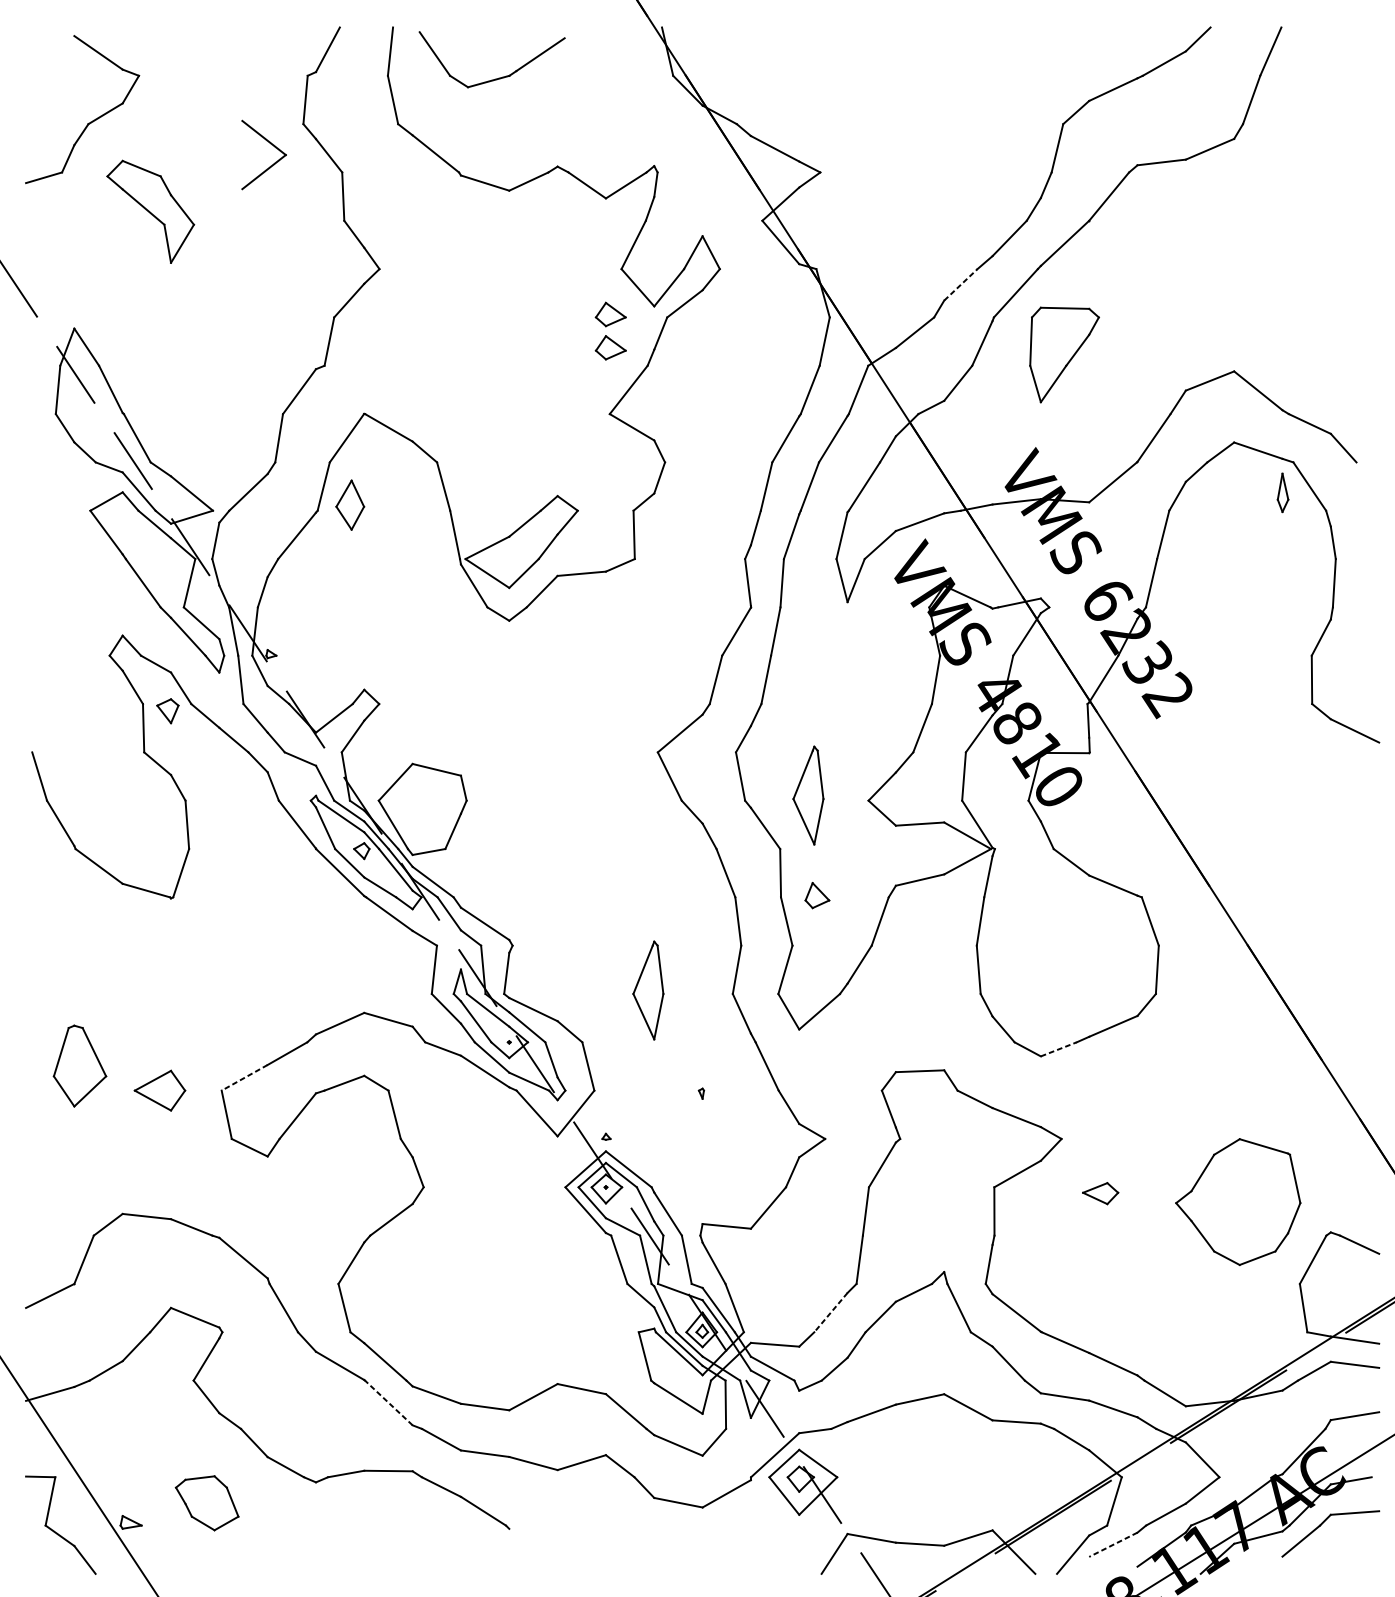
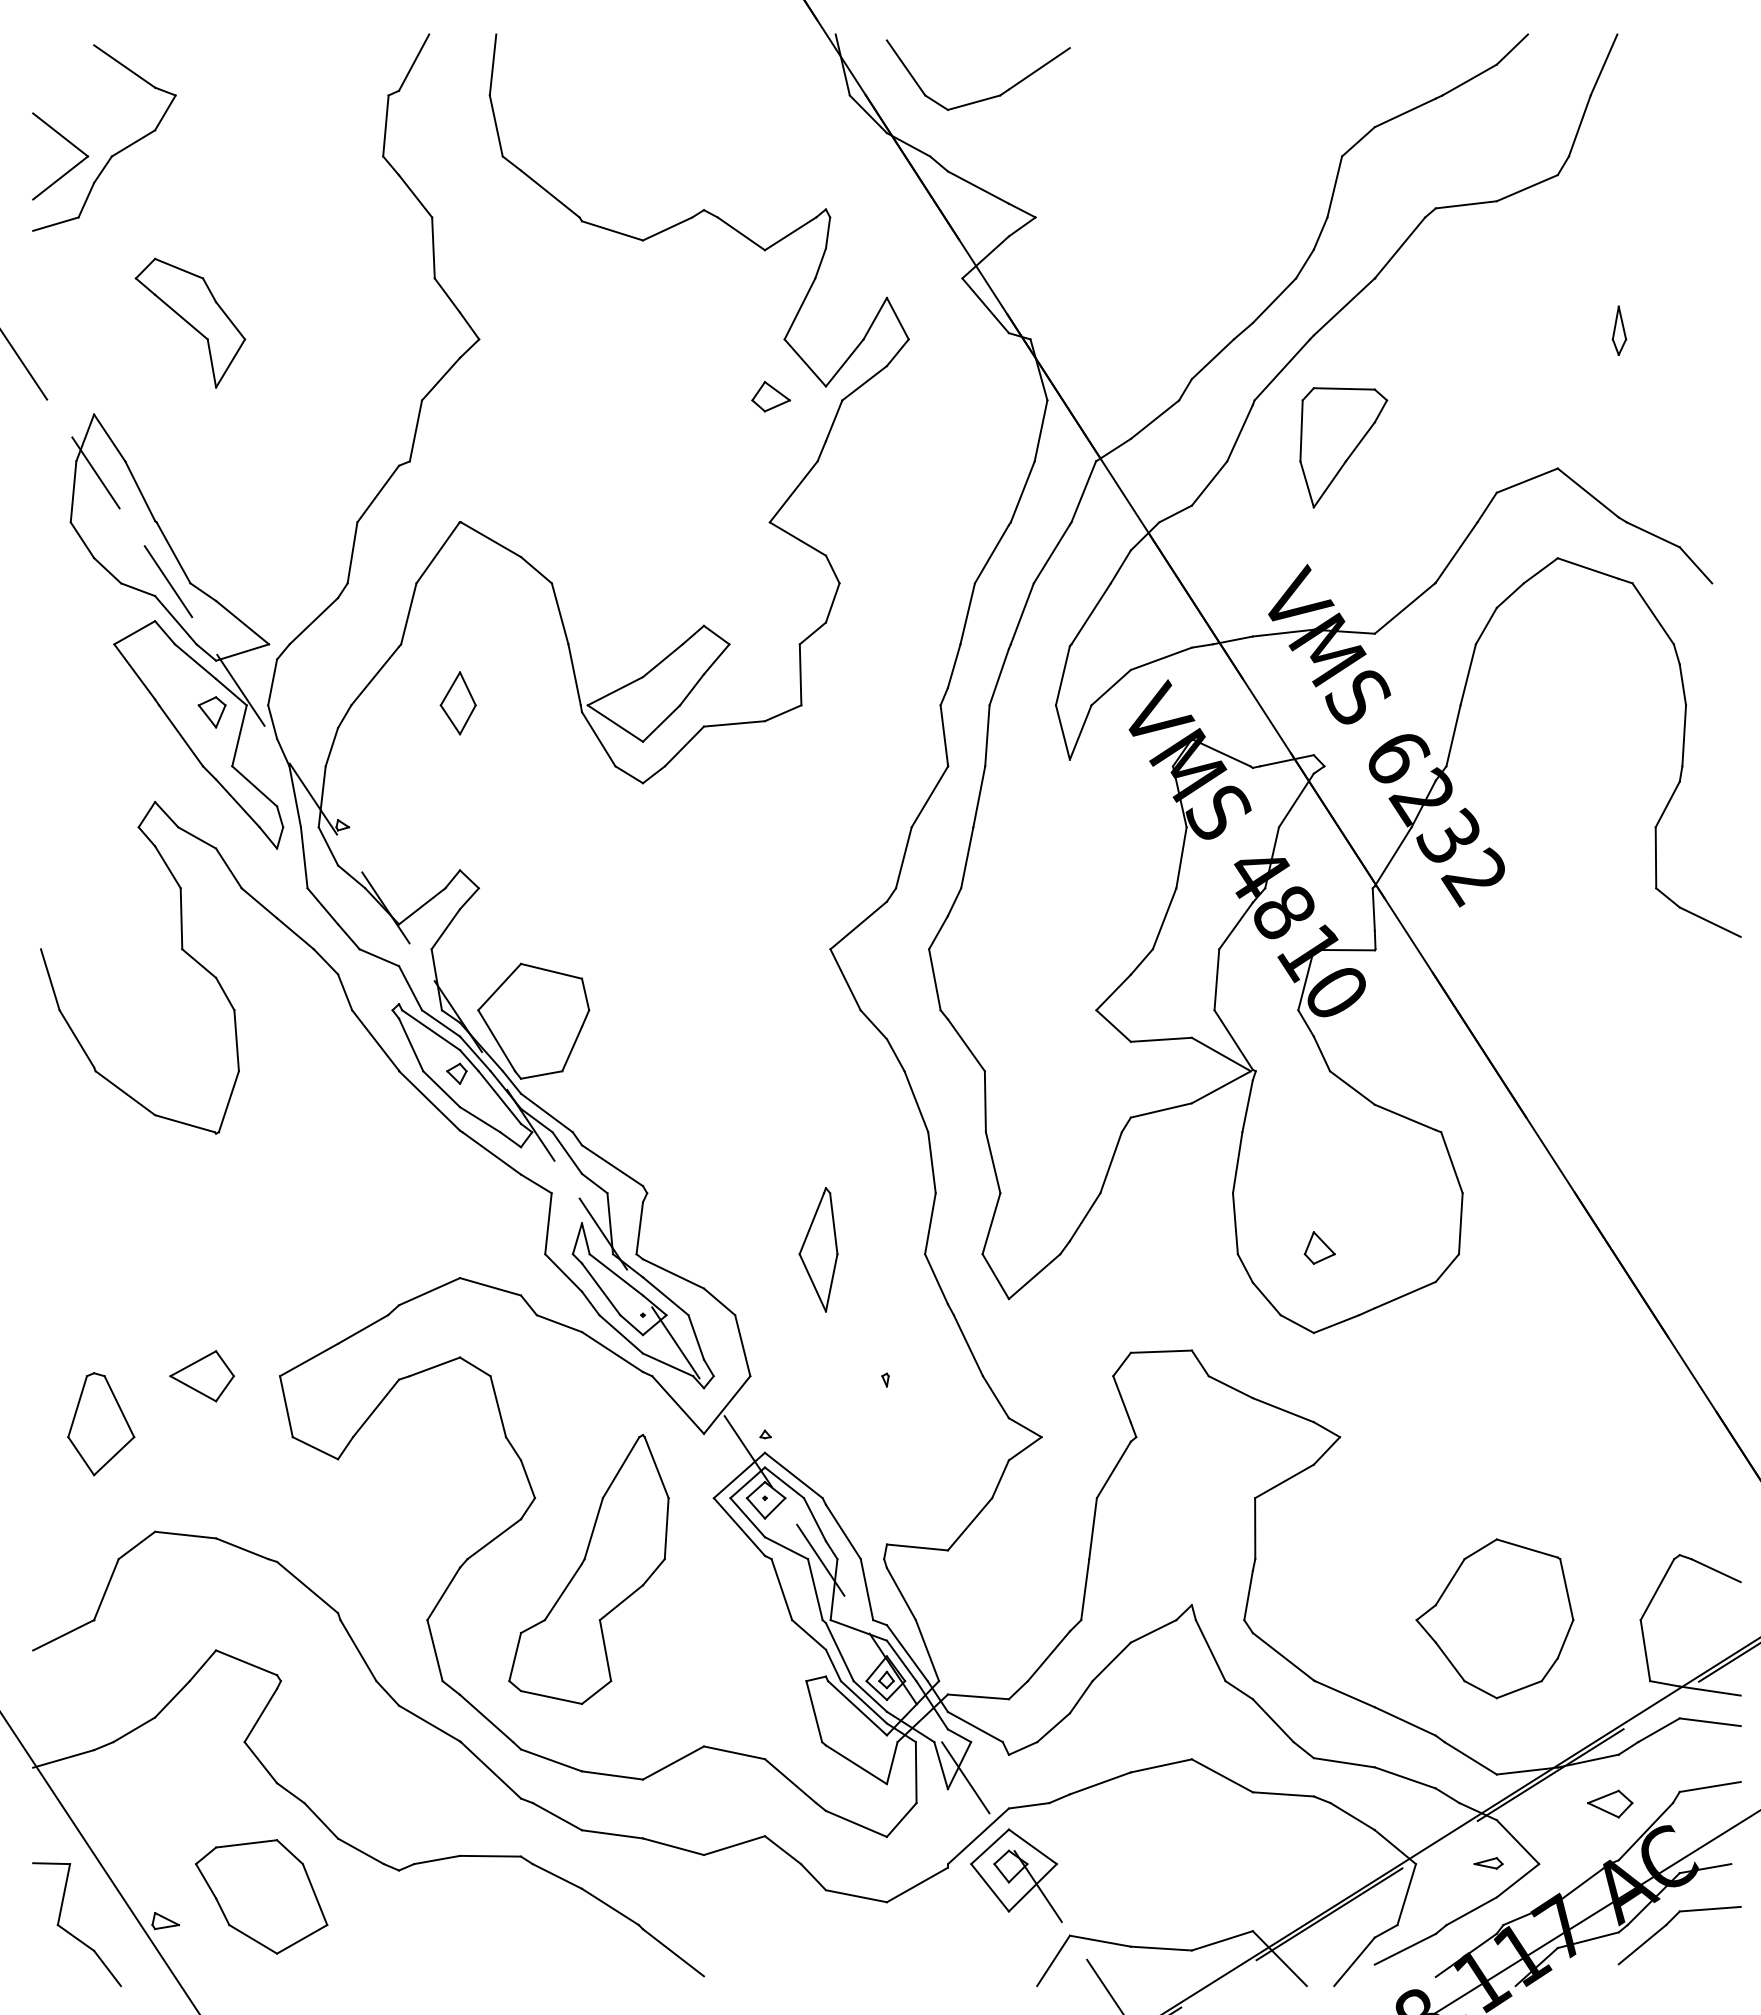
part: (497, 78) -> (984, 98), moved
part: (271, 144) -> (69, 143), moved
part: (150, 211) -> (190, 322), moved
line: (960, 285) -> (1212, 359), dashed -> solid
part: (610, 347) -> (770, 438), removed
part: (1283, 492) -> (1619, 330), moved
part: (349, 505) -> (457, 703), moved
part: (167, 711) -> (211, 712), moved
part: (808, 795) -> (1020, 1003), removed
part: (817, 895) -> (1319, 1247), moved
line: (1058, 1048) -> (1336, 1323), dashed -> solid
part: (80, 1066) -> (101, 1424), moved
line: (244, 1078) -> (308, 1360), dashed -> solid
part: (1100, 1193) -> (1610, 1803), moved
part: (1237, 1201) -> (1494, 1618), moved
part: (466, 1243) -> (588, 1569), added
line: (830, 1312) -> (1048, 1656), dashed -> solid
line: (388, 1403) -> (490, 1770), dashed -> solid
part: (1179, 1476) -> (1488, 1863), added
part: (207, 1502) -> (261, 1896), size x1.67
line: (1112, 1544) -> (1404, 1949), dashed -> solid
line: (533, 1547) -> (673, 1952), added

